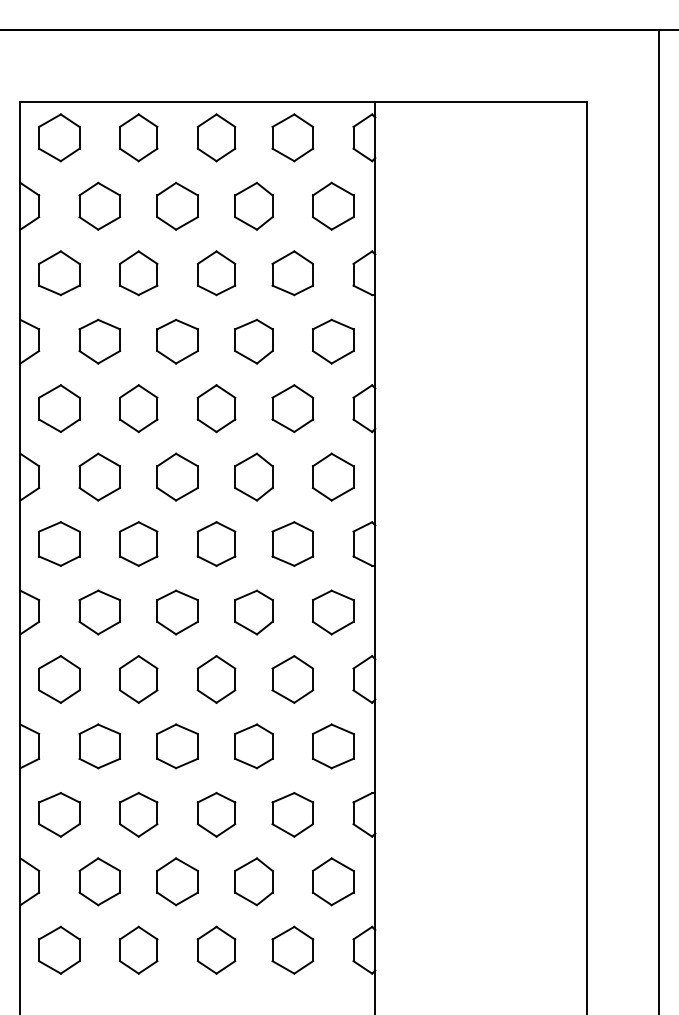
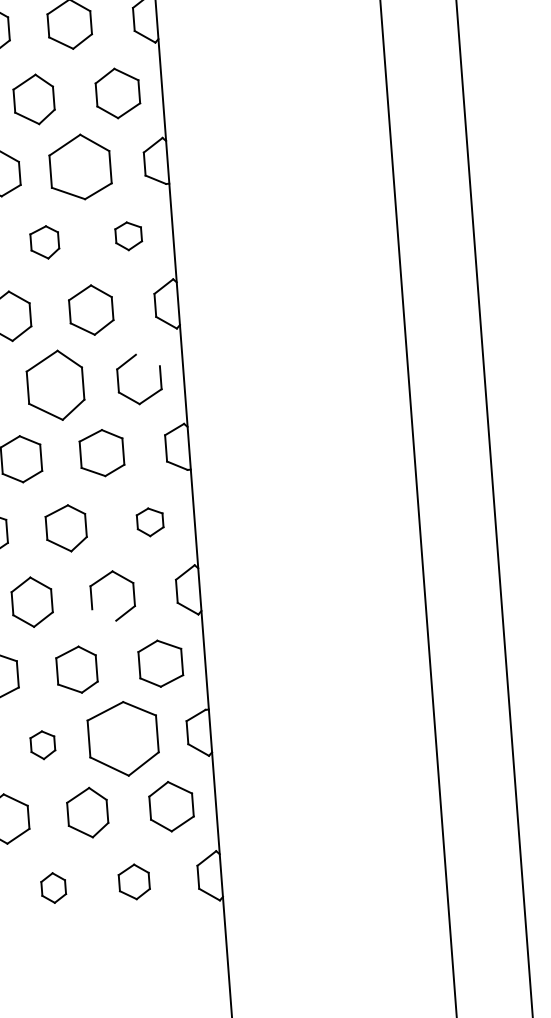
part: (292, 273) -> (80, 167), size x1.4
part: (253, 341) -> (44, 242), size x0.7
part: (333, 341) -> (128, 236), size x0.6
line: (342, 459) -> (147, 359), removed
part: (253, 476) -> (55, 384), size x1.4
part: (333, 612) -> (150, 522), size x0.6
line: (283, 696) -> (104, 614), removed
part: (216, 814) -> (42, 744), size x0.6
part: (292, 814) -> (123, 738), size x1.6
part: (216, 949) -> (53, 887), size x0.6
part: (292, 949) -> (133, 881), size x0.7

